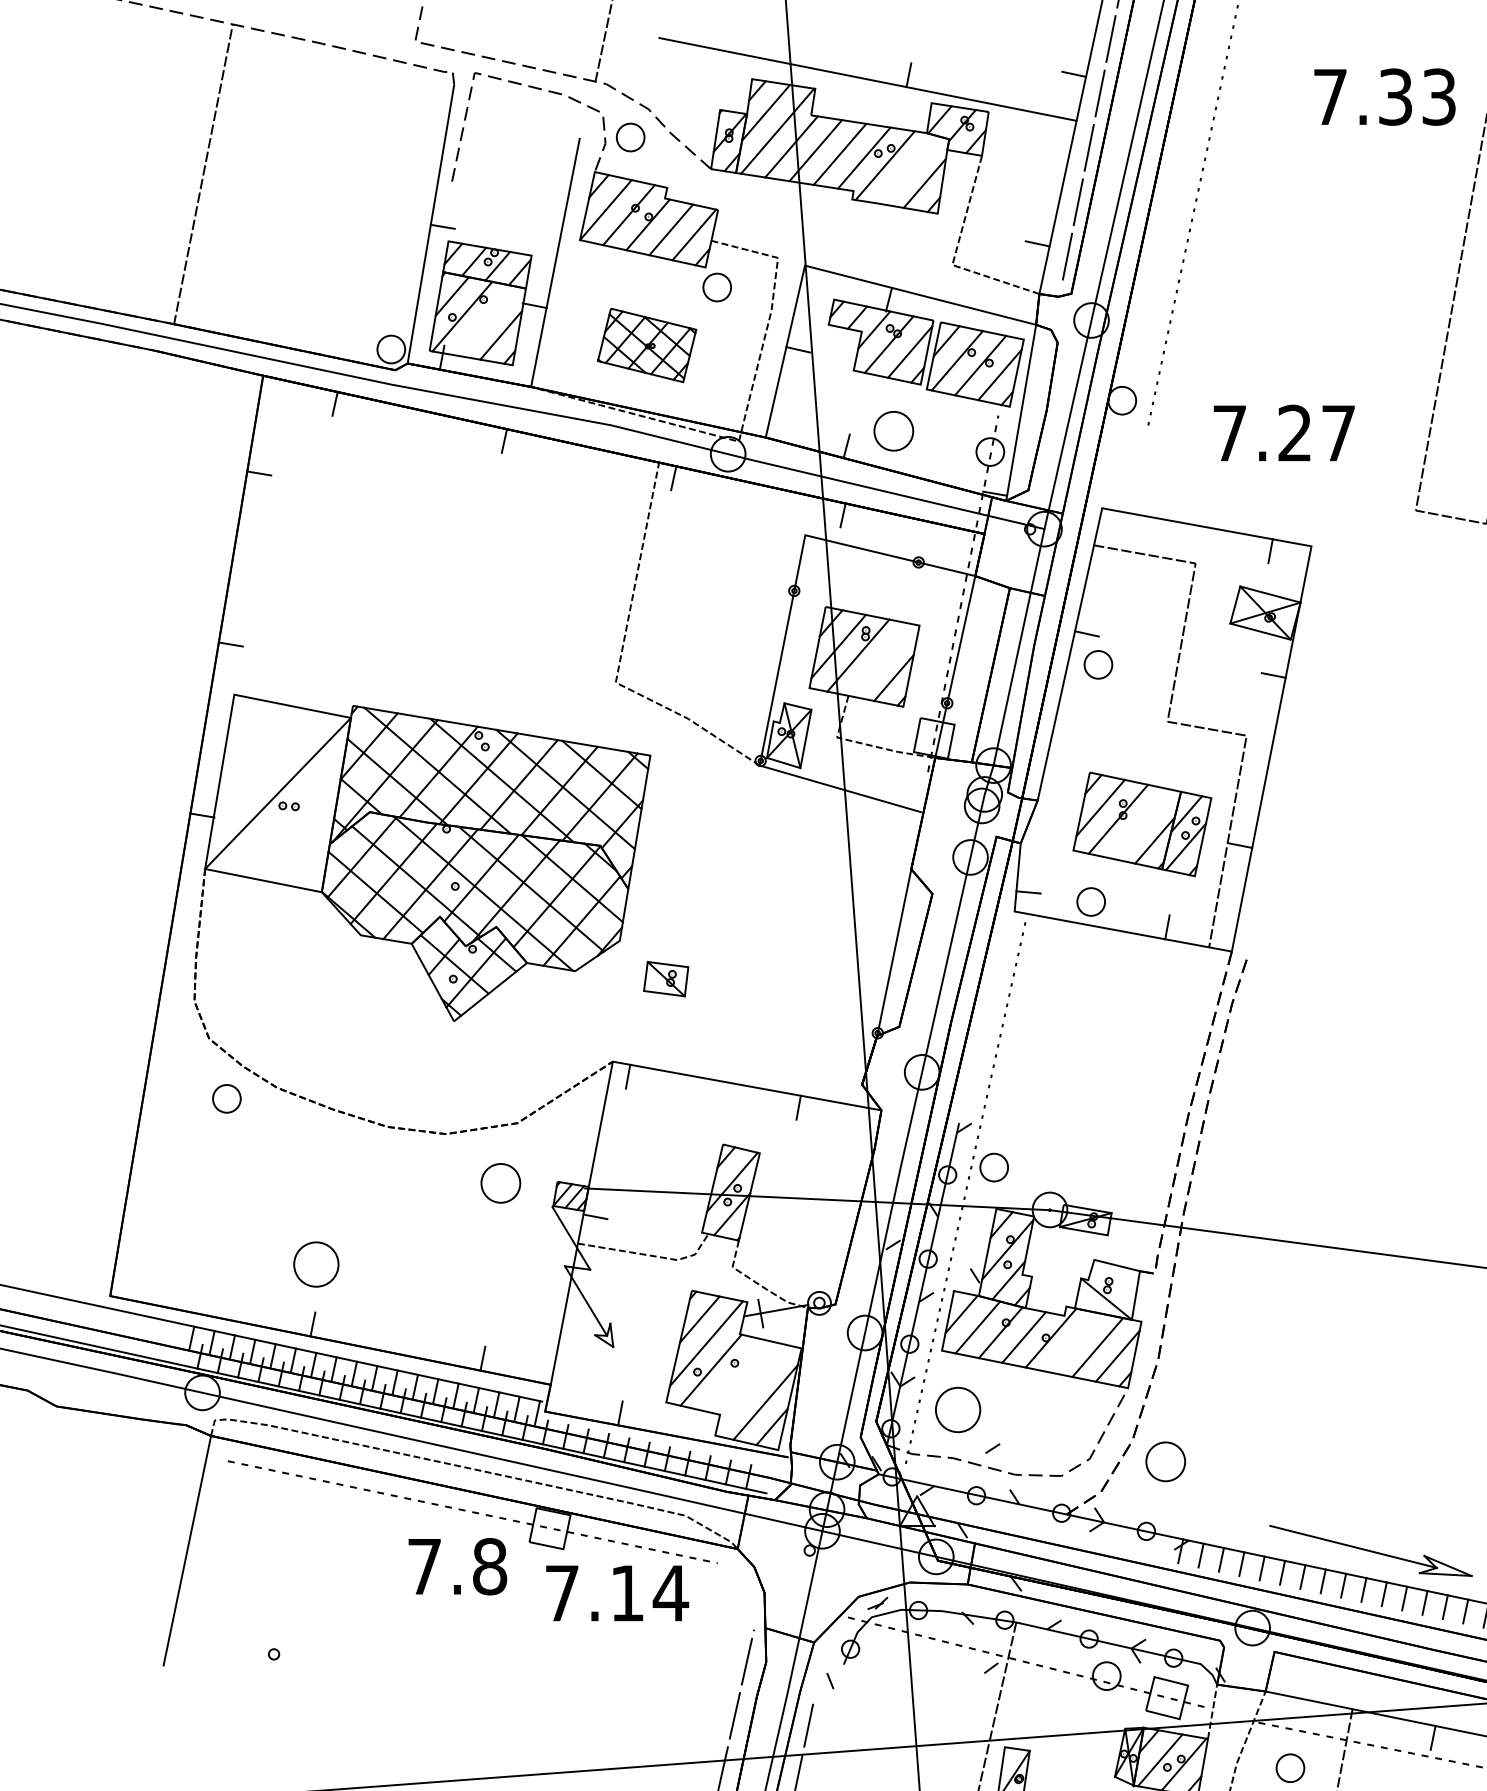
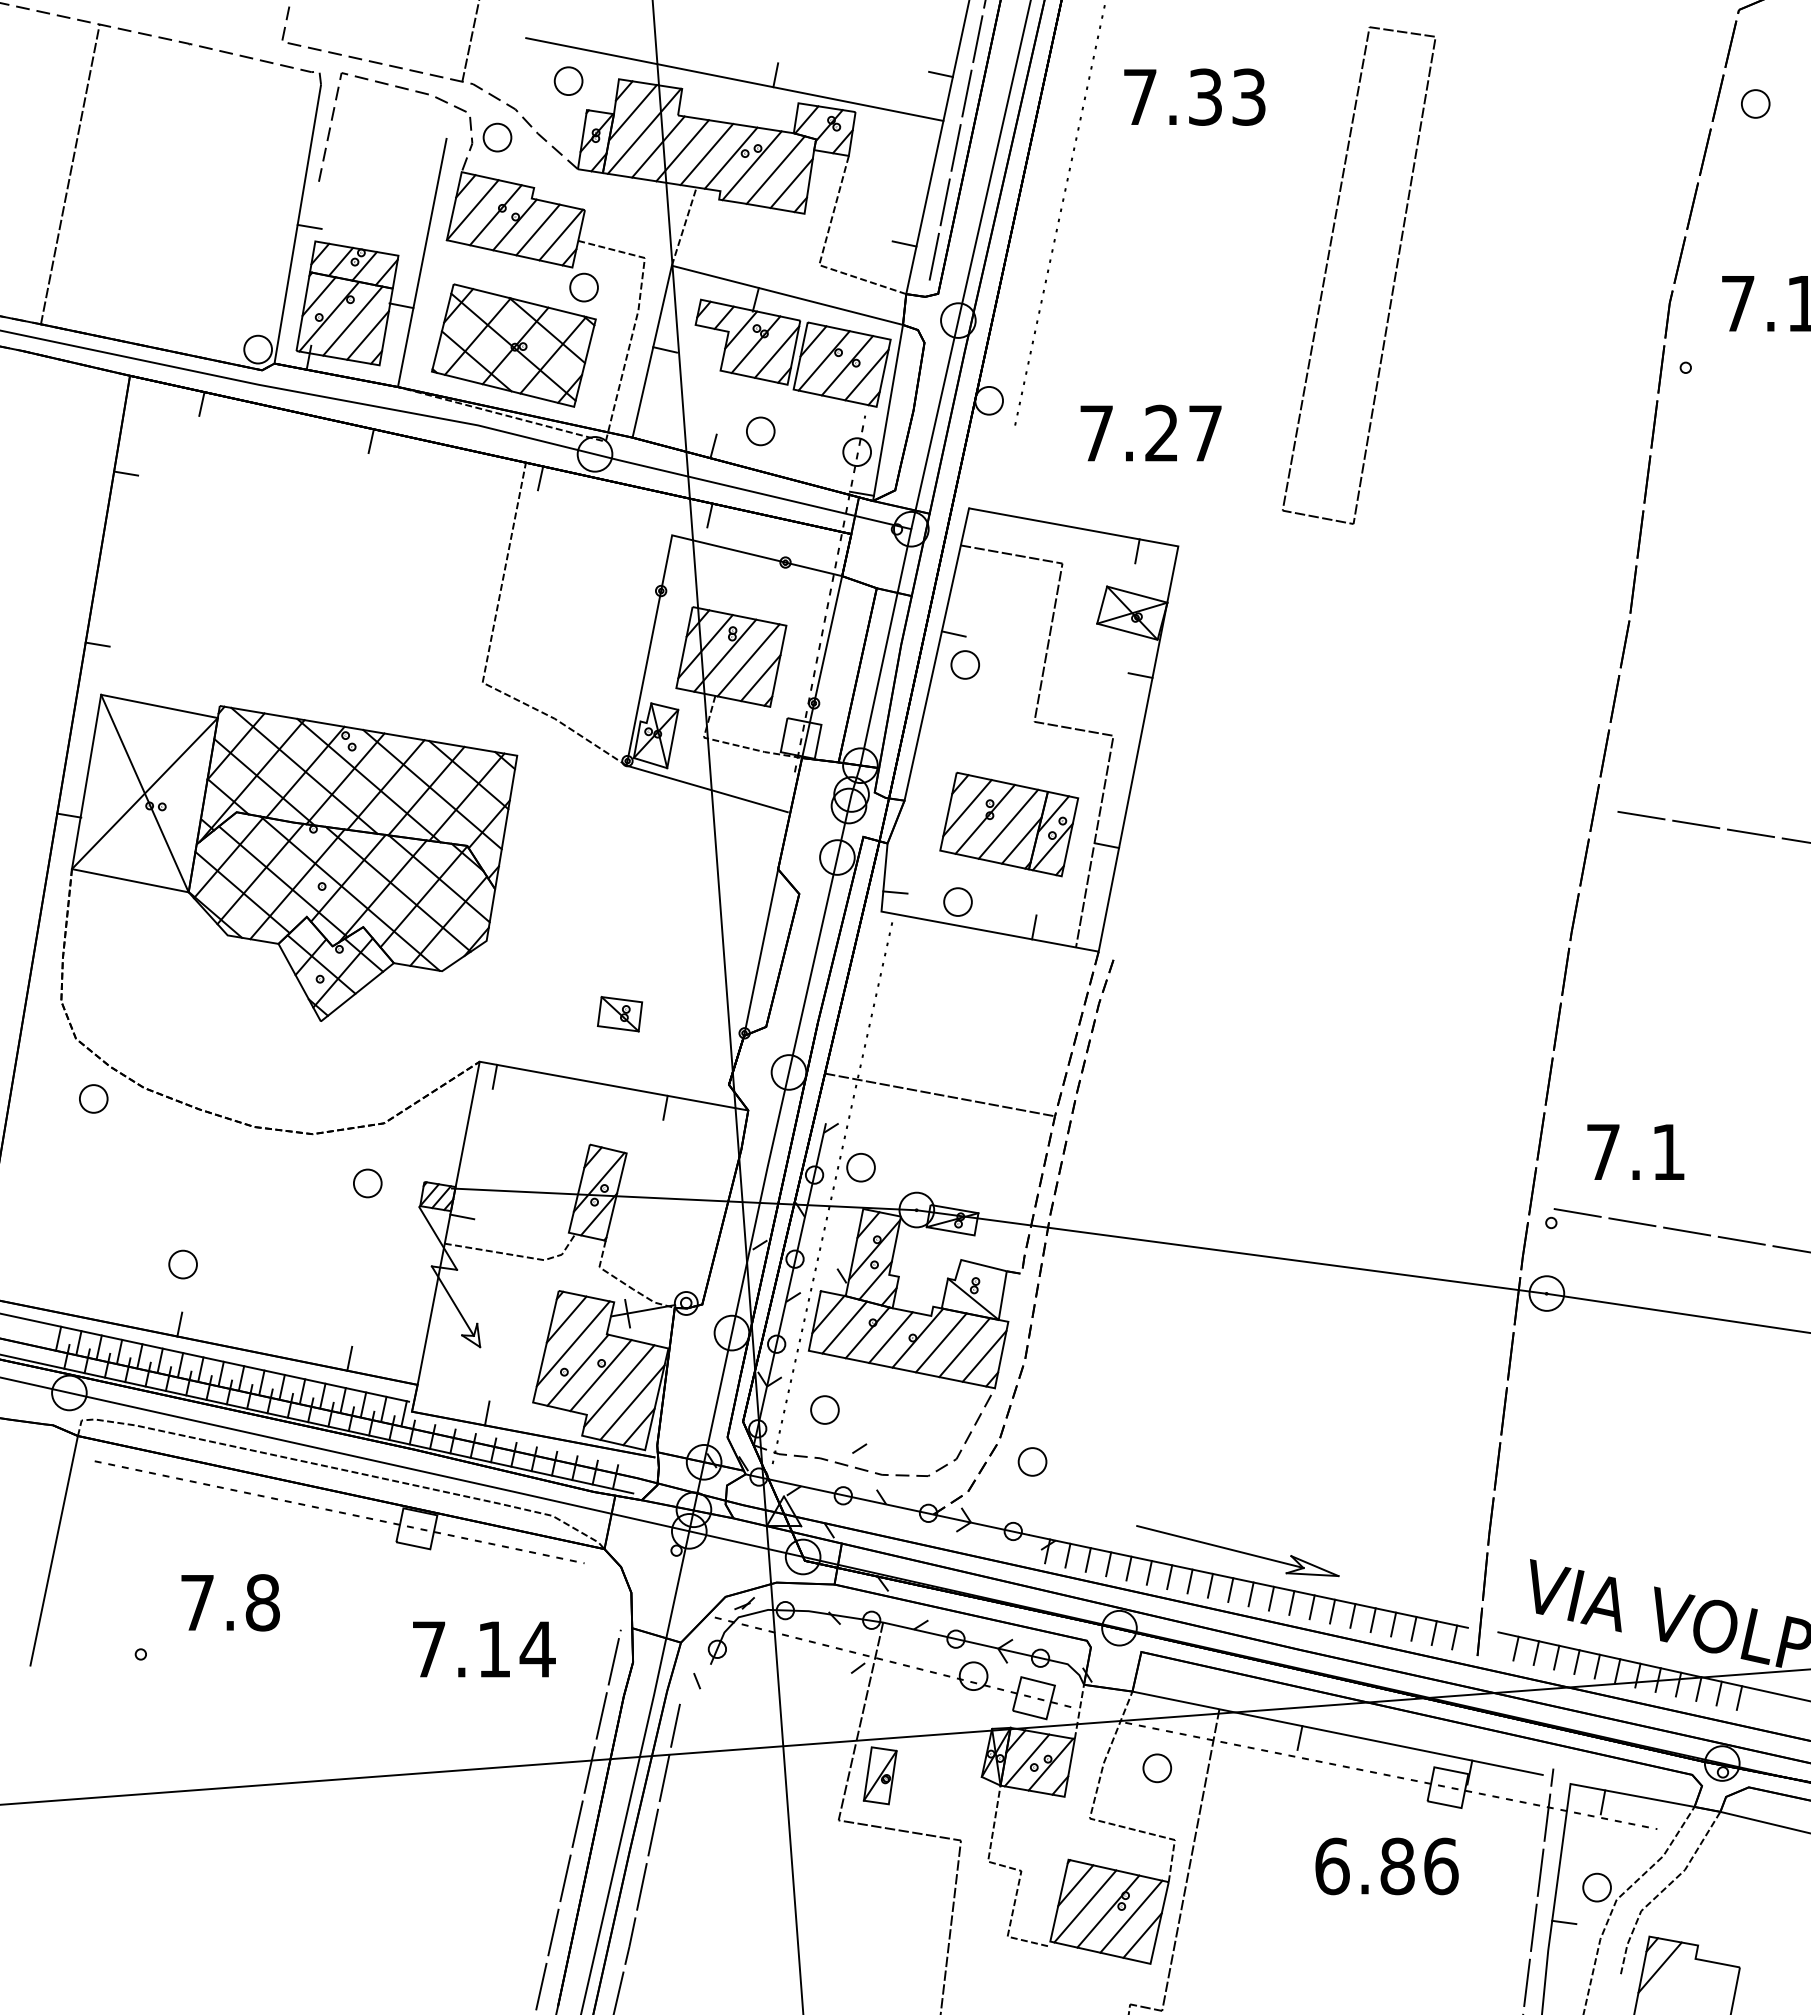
part: (701, 80) -> (568, 80), added
text: (1384, 96) -> (1194, 96), moved
line: (908, 169) -> (775, 169), added
line: (816, 226) -> (683, 226), added
line: (485, 320) -> (352, 320), added
part: (646, 345) -> (513, 345), size x1.67
part: (893, 431) -> (760, 431), size x0.71
line: (881, 660) -> (748, 660), added
line: (277, 793) -> (144, 793), added
line: (1141, 823) -> (1008, 823), added
part: (666, 979) -> (620, 1014), moved
line: (1073, 1094) -> (940, 1094), added
part: (500, 1183) -> (367, 1183), size x0.71
part: (315, 1264) -> (182, 1264), size x0.62
line: (1073, 1342) -> (940, 1342), added
line: (733, 1375) -> (600, 1375), added
line: (752, 1385) -> (619, 1385), added
part: (957, 1409) -> (824, 1409), size x0.62
part: (1165, 1461) -> (1032, 1461), size x0.71
text: (457, 1566) -> (230, 1602), moved
text: (617, 1593) -> (484, 1649), moved

